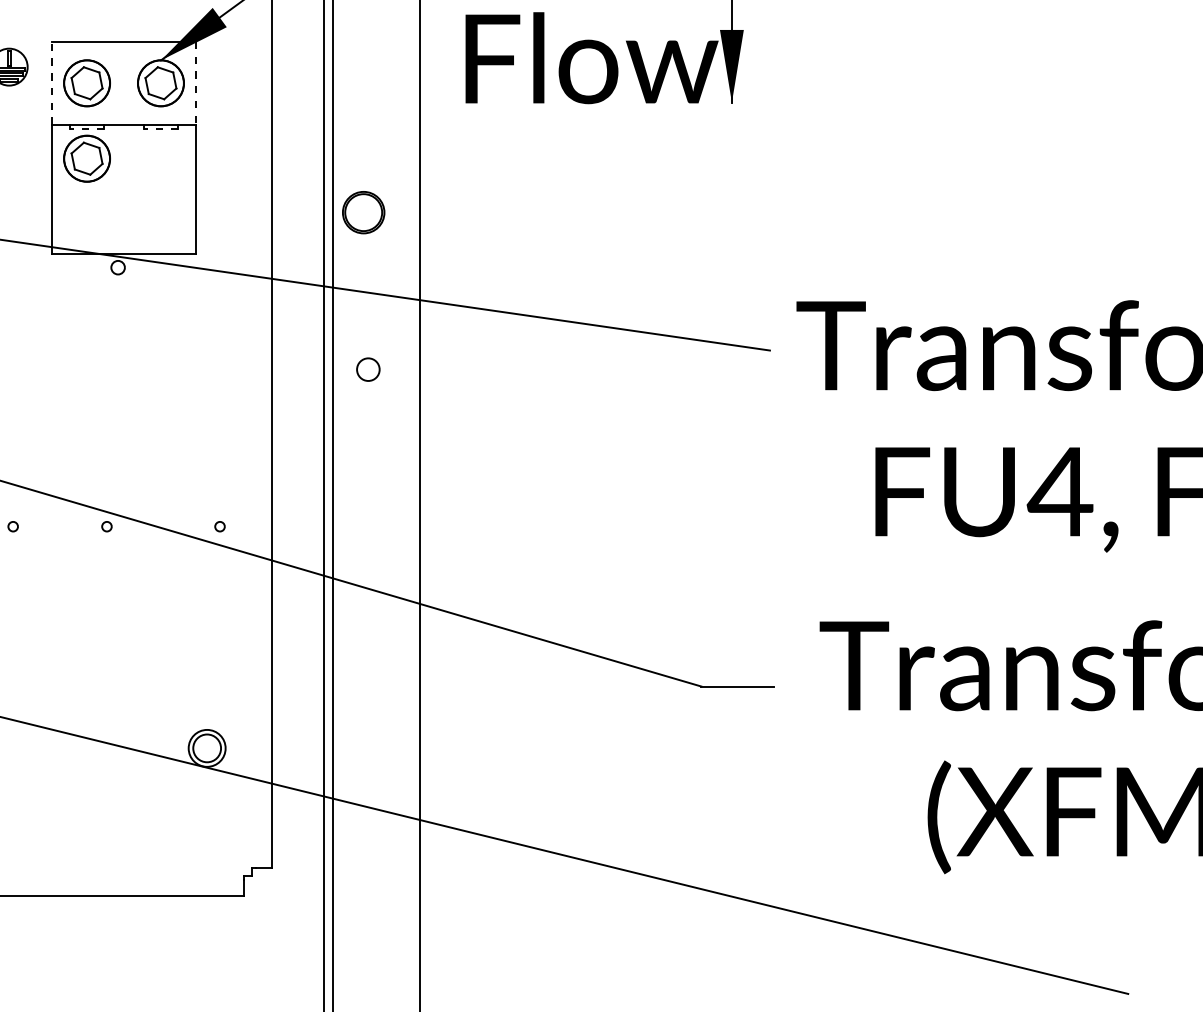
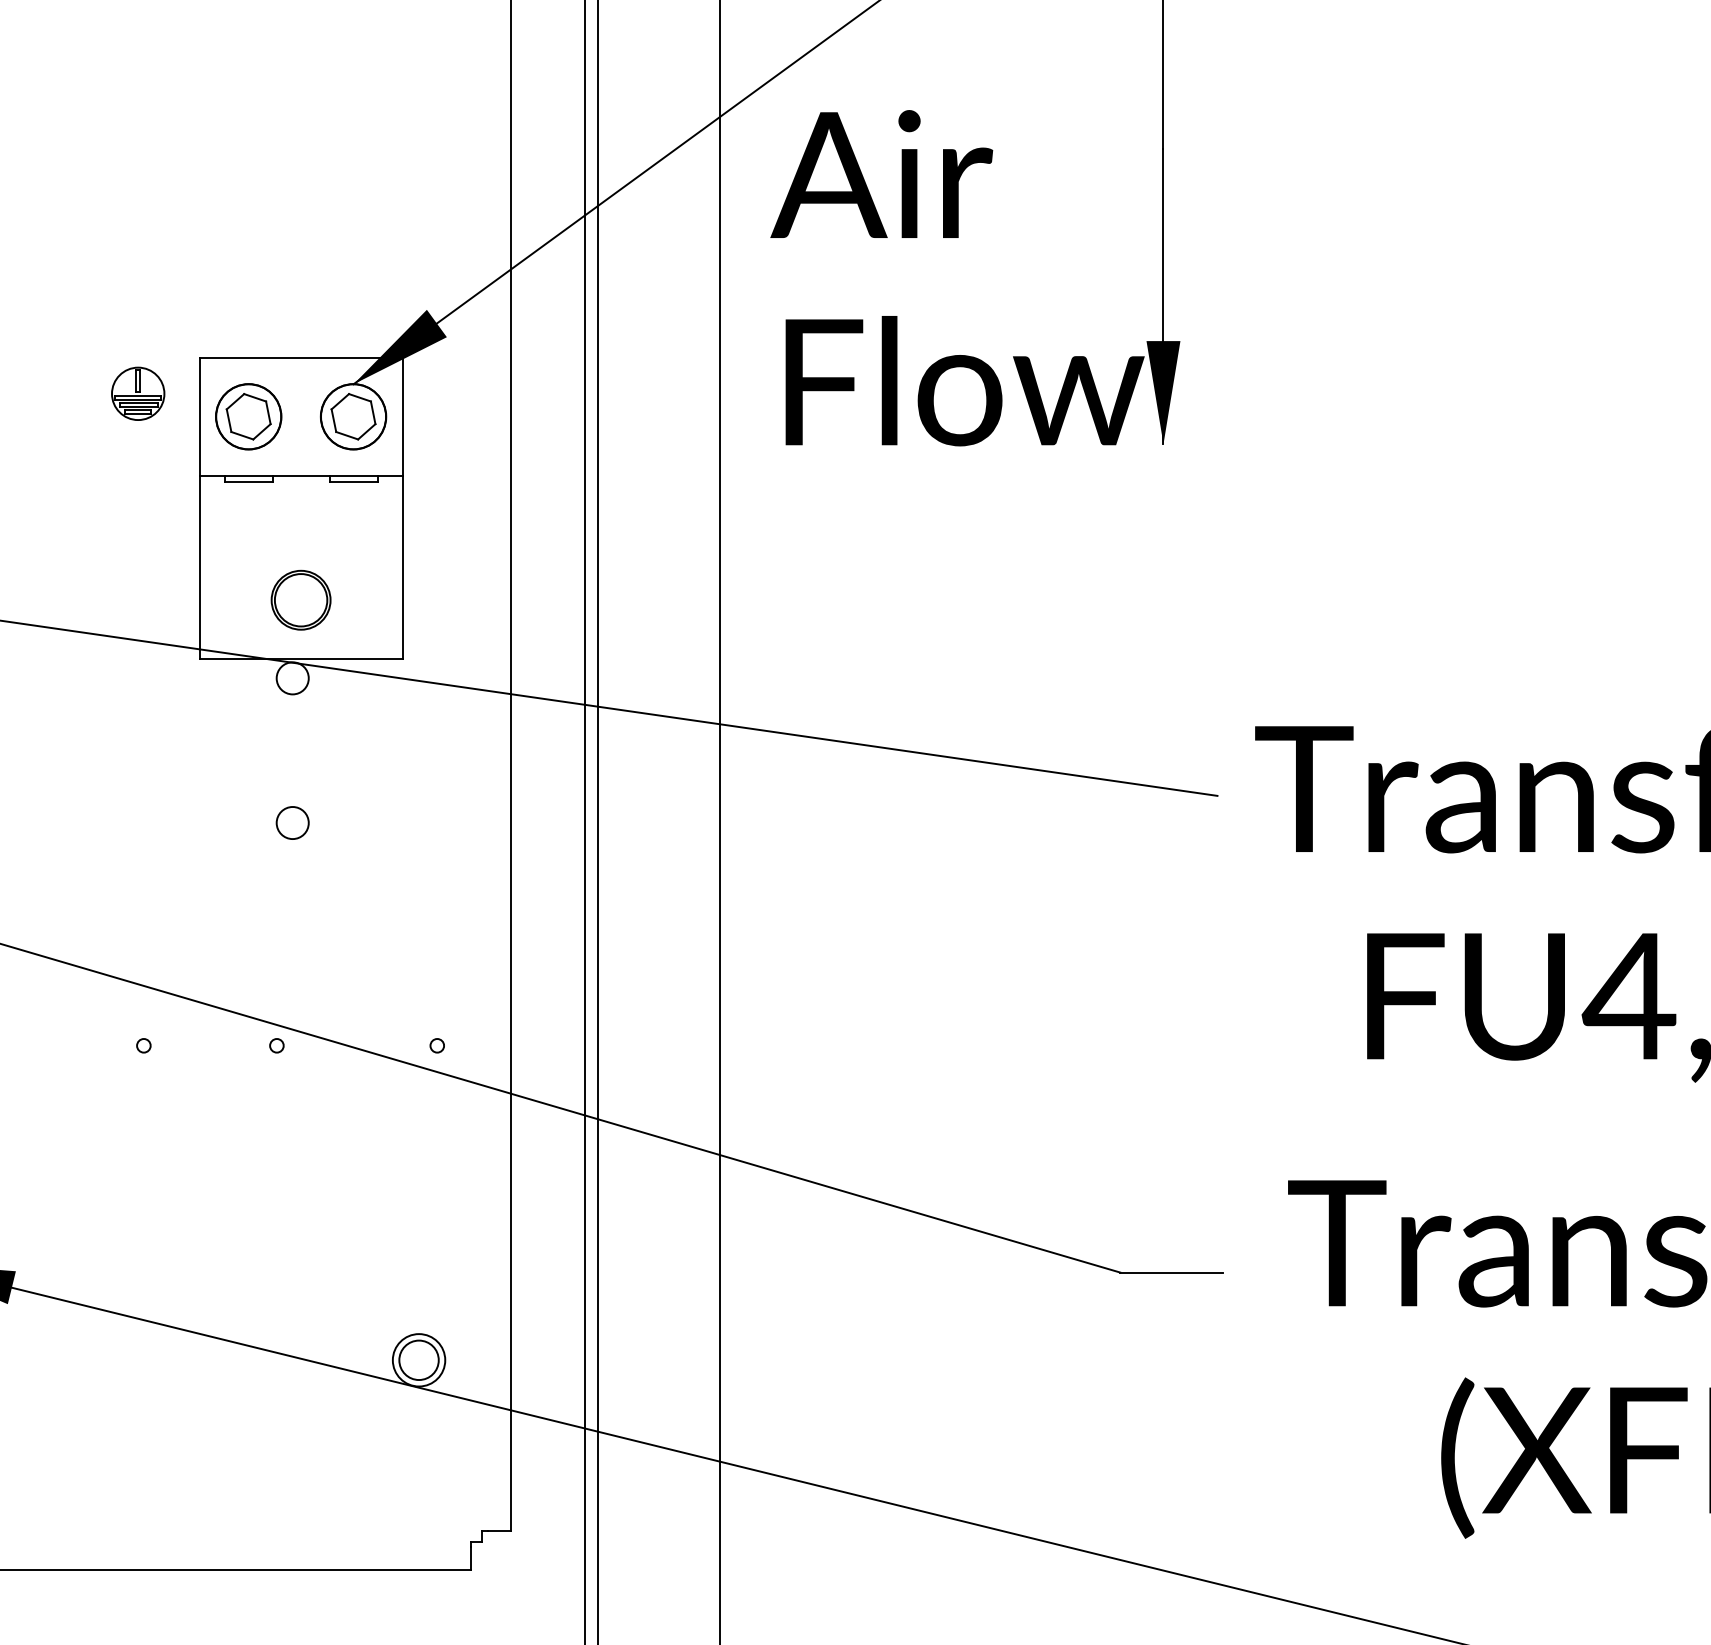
line: (52, 83) -> (199, 416), dashed -> solid
line: (195, 83) -> (402, 416), dashed -> solid
line: (86, 129) -> (248, 482), dashed -> solid
line: (160, 129) -> (353, 482), dashed -> solid
part: (86, 158) -> (248, 523), removed
part: (363, 212) -> (300, 599), moved
circle: (117, 267) -> (292, 678), size x1.67
circle: (368, 369) -> (292, 822), moved

